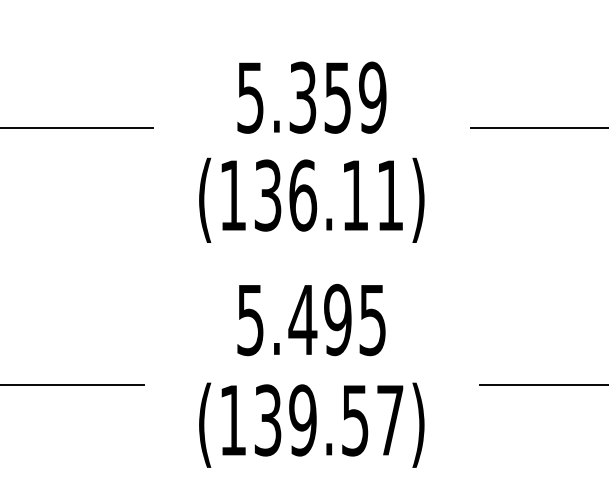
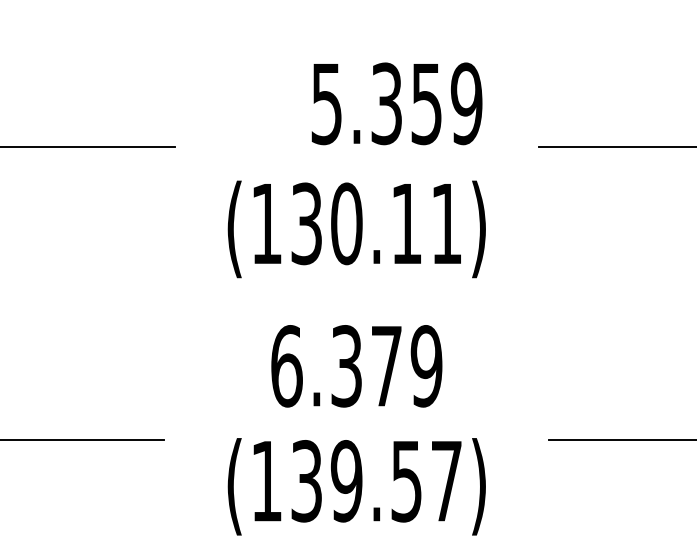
text: (311, 97) -> (396, 103), moved
text: (303, 195) -> (347, 223), (136.11) -> (130.11)
text: (311, 319) -> (356, 365), 5.495 -> 6.379

